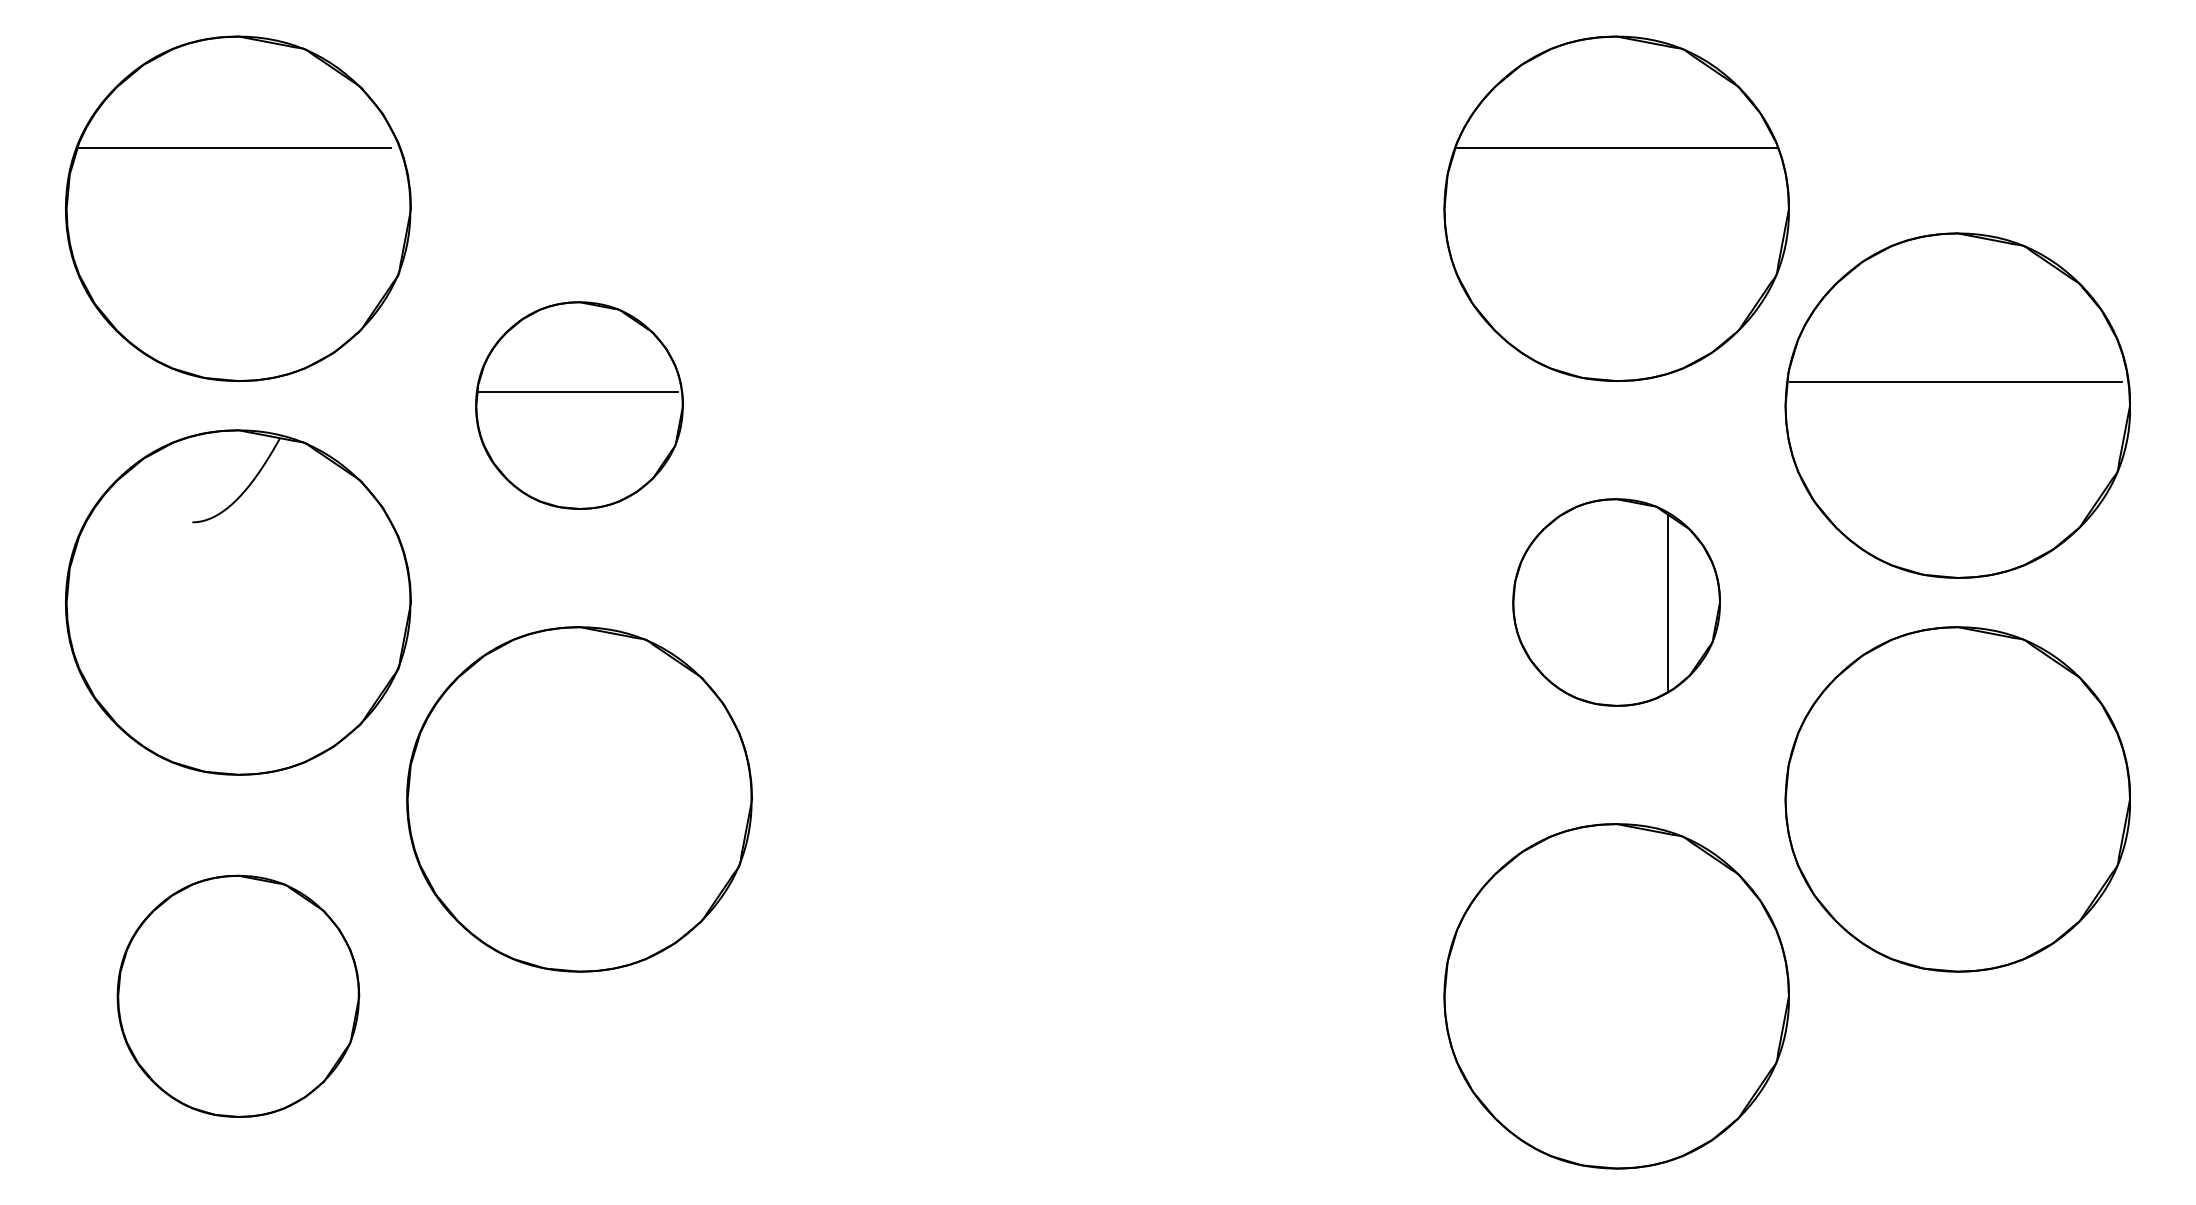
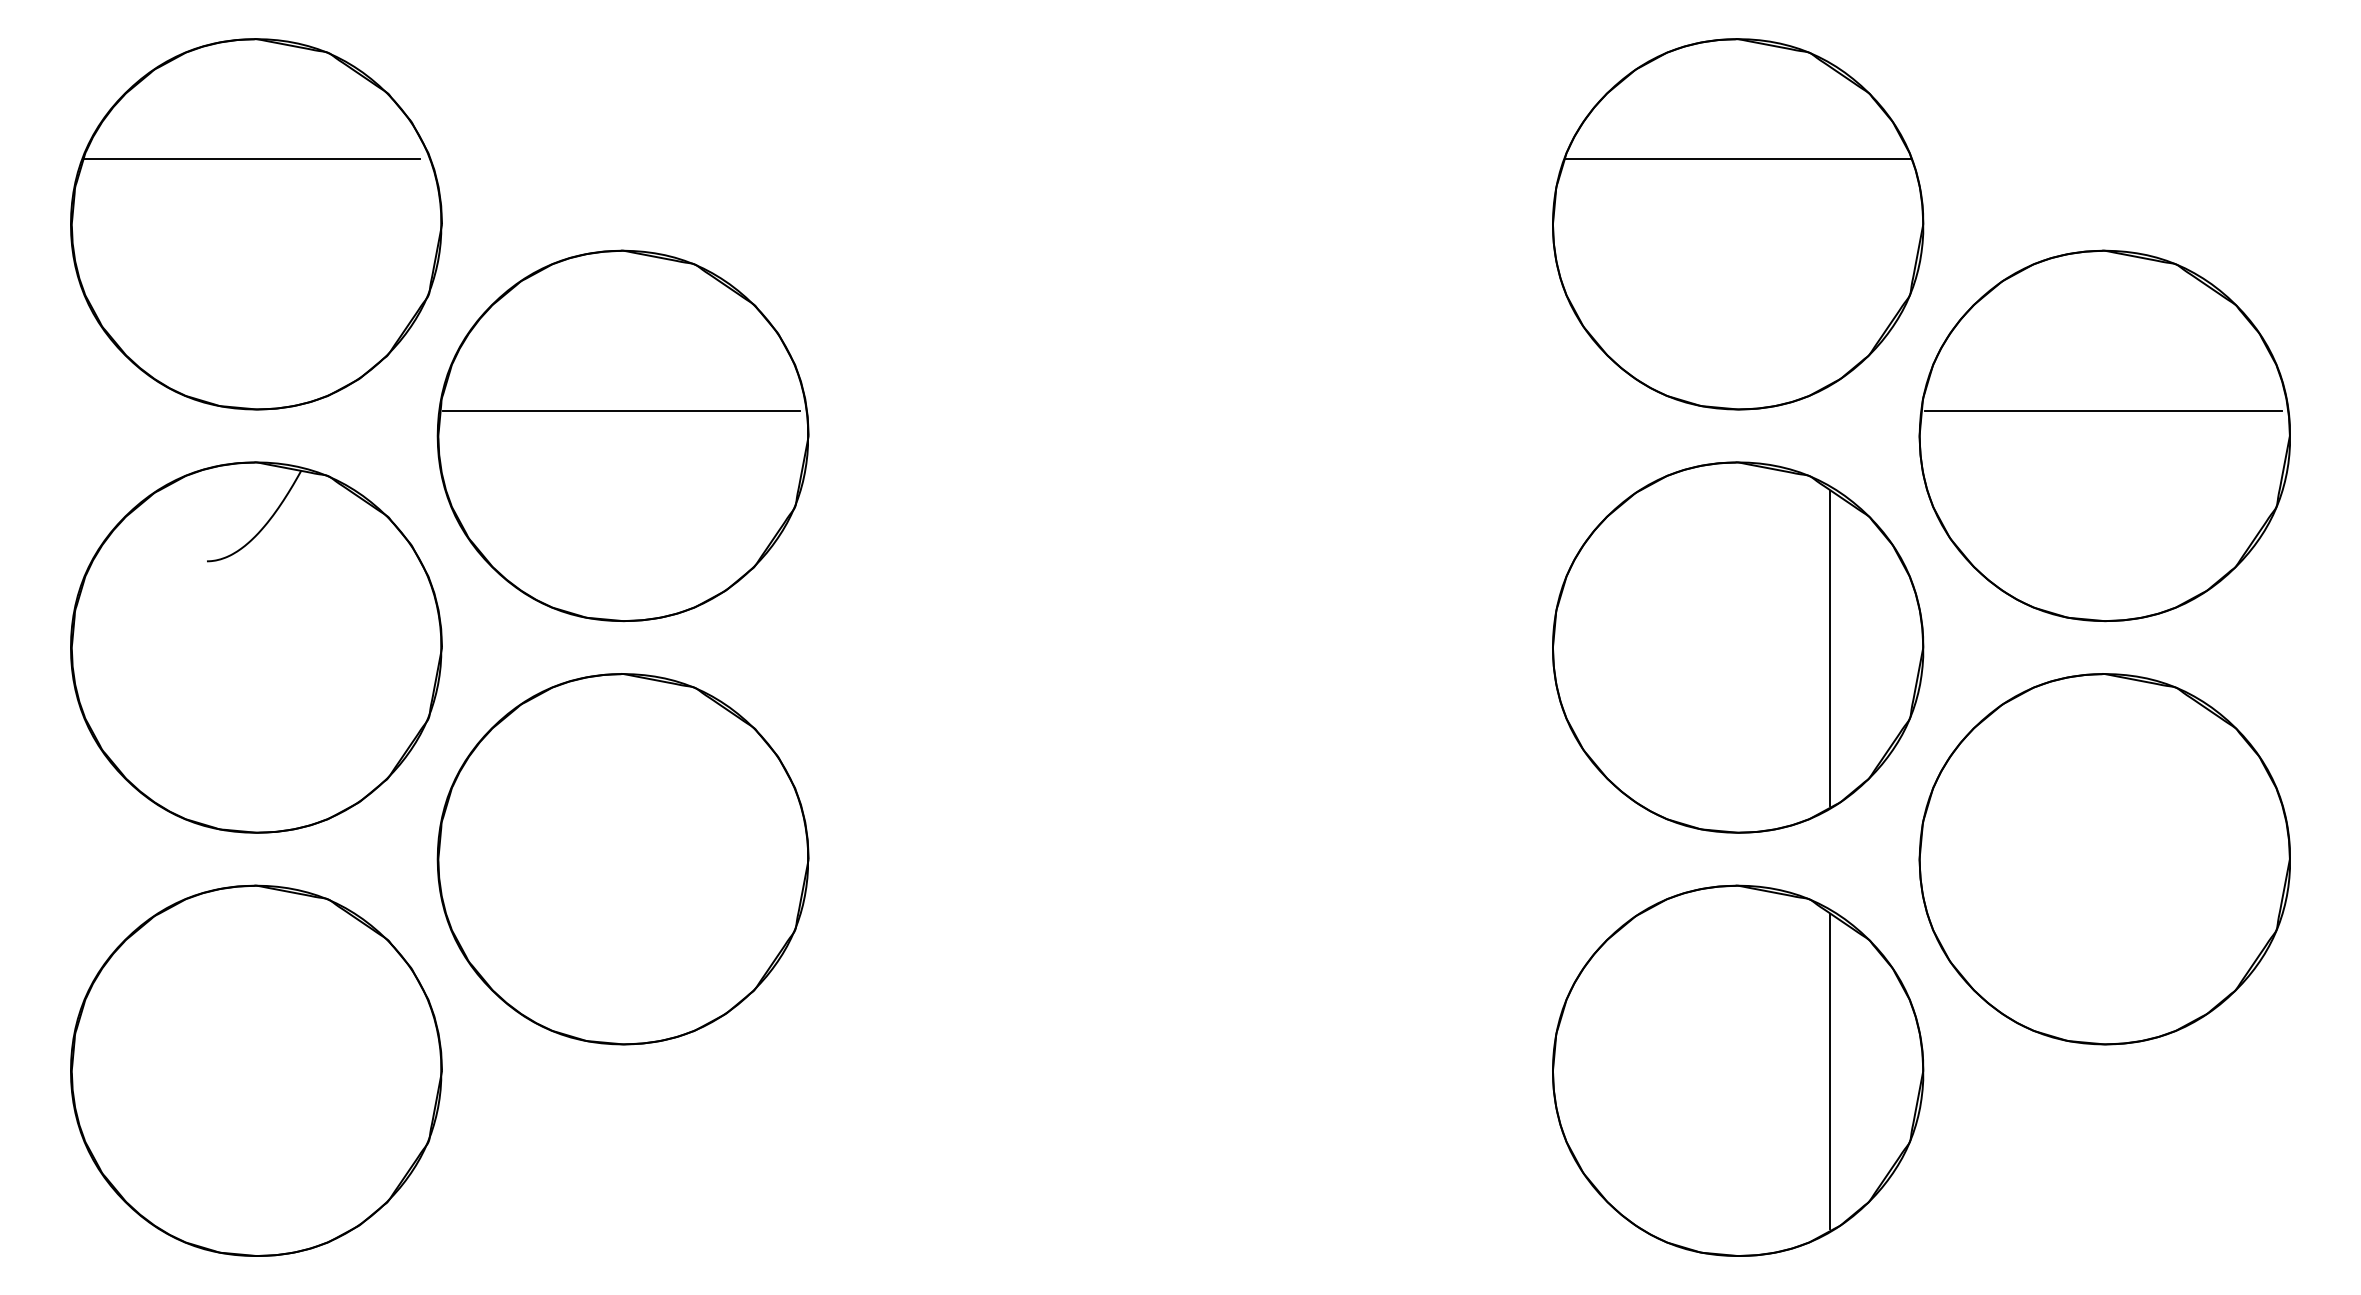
part: (579, 405) -> (623, 435), size x1.67
part: (1616, 602) -> (1737, 647), size x1.67
part: (238, 996) -> (256, 1071), size x1.43
line: (1701, 996) -> (1829, 1071), added

